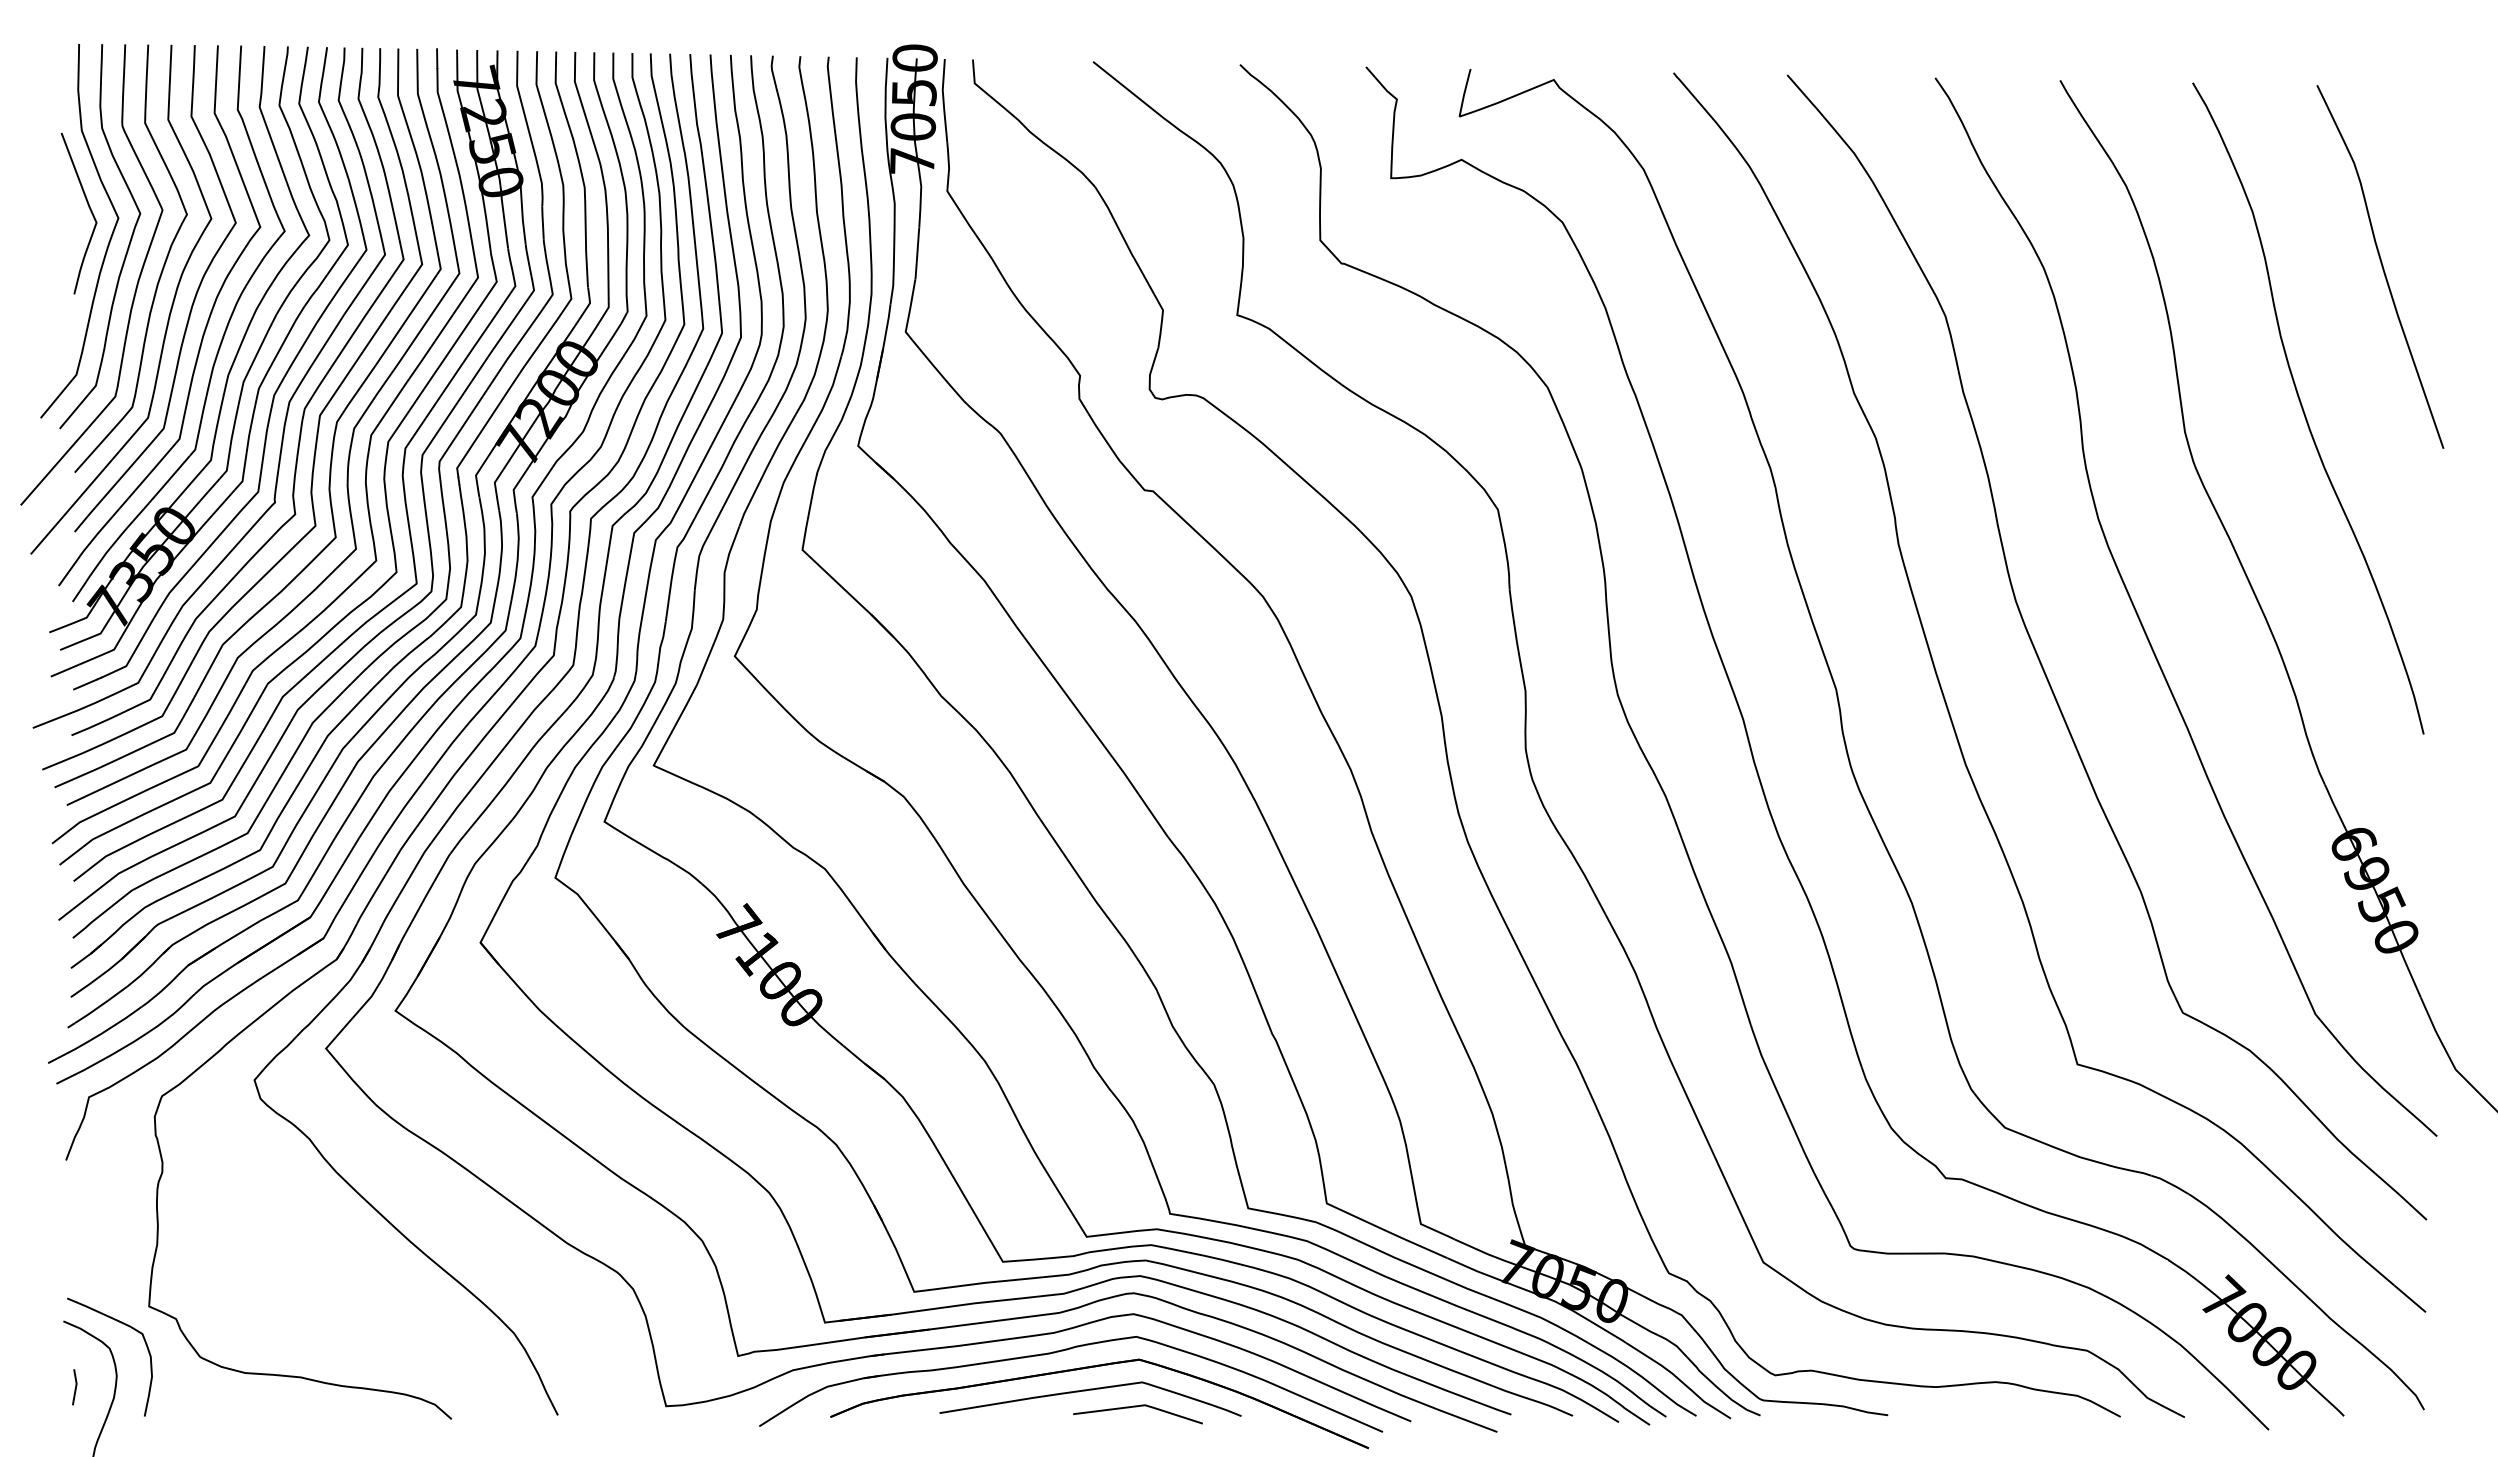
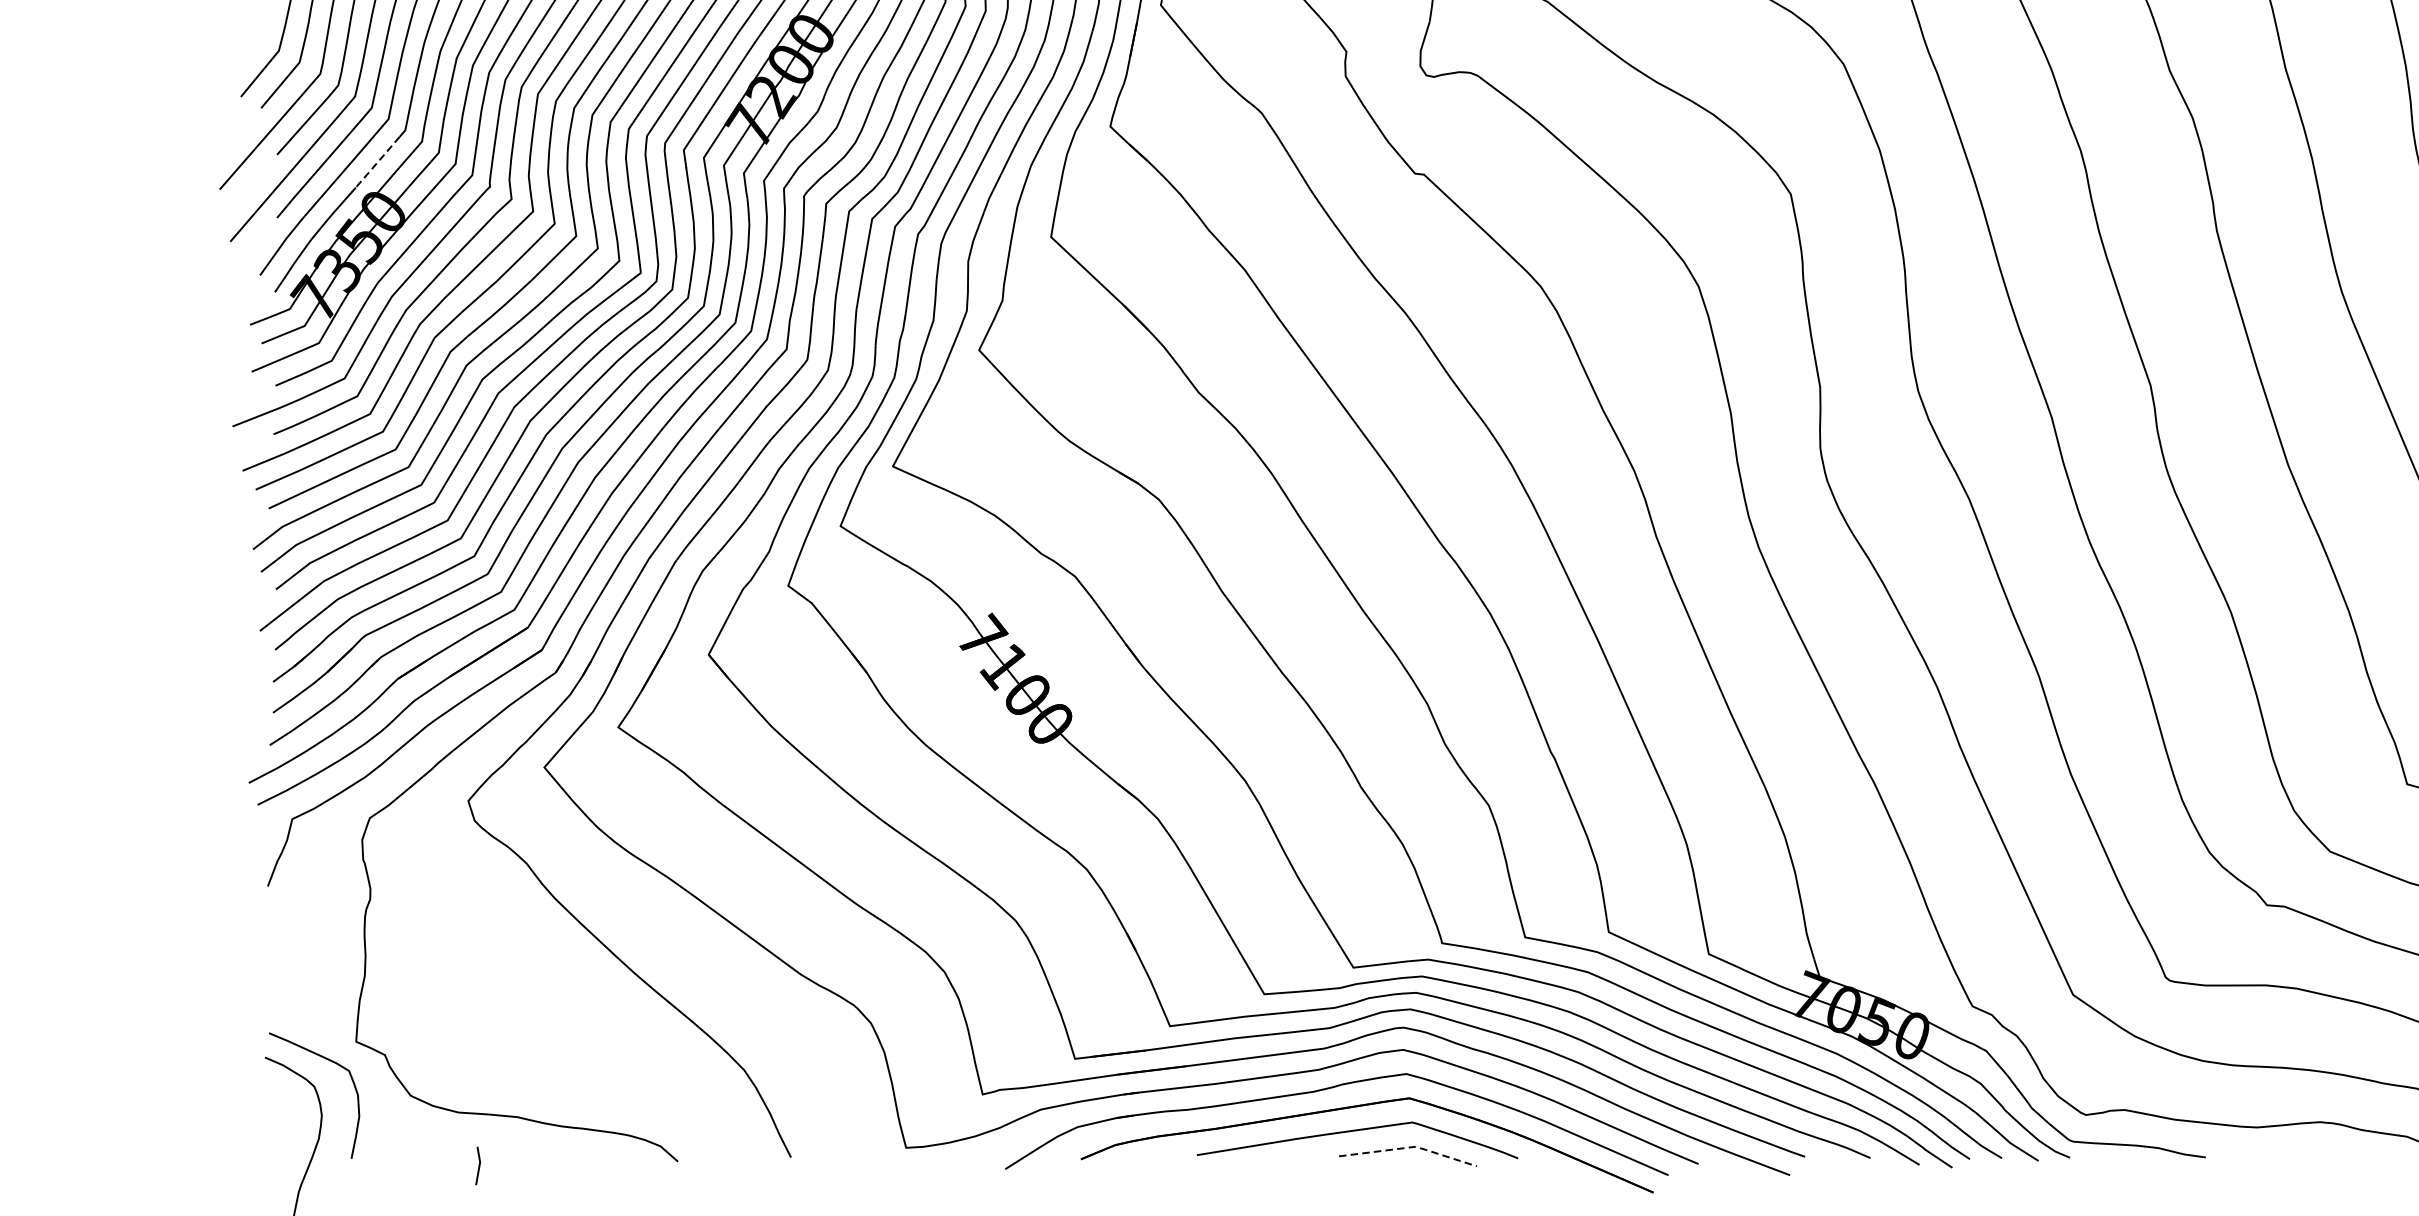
line: (168, 480) -> (376, 163), solid -> dashed
line: (75, 1387) -> (478, 1166), moved
line: (1141, 1405) -> (1411, 1147), solid -> dashed

